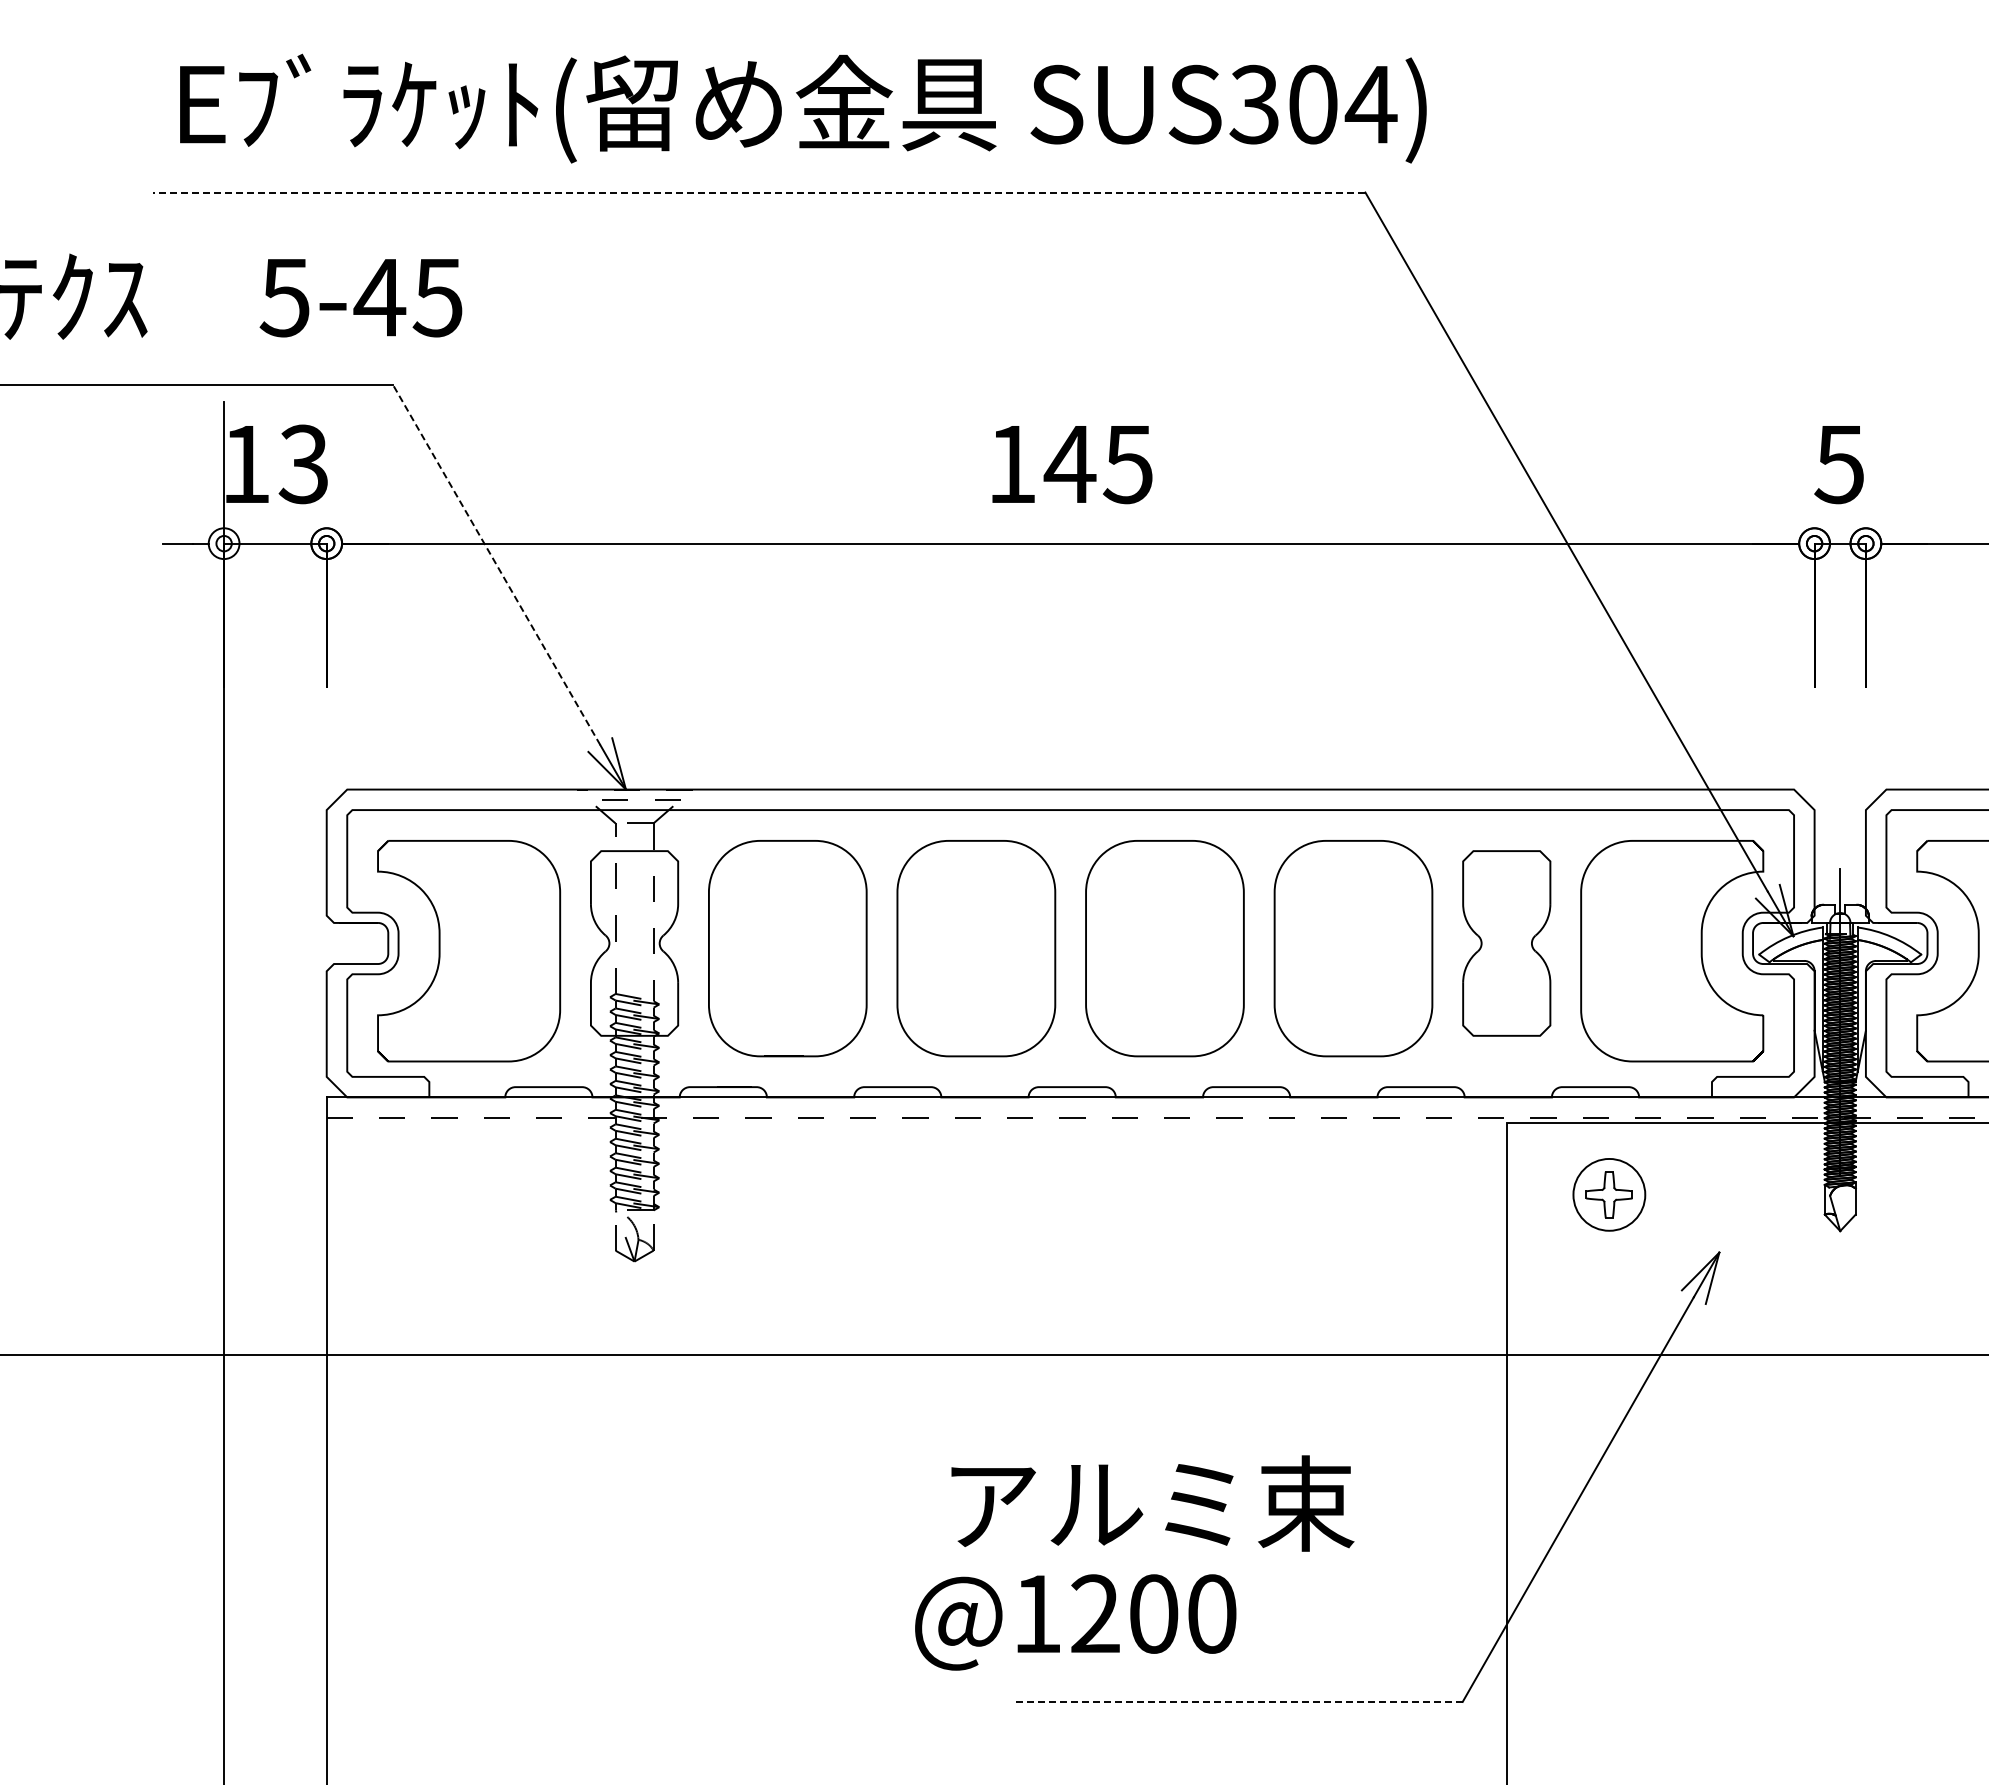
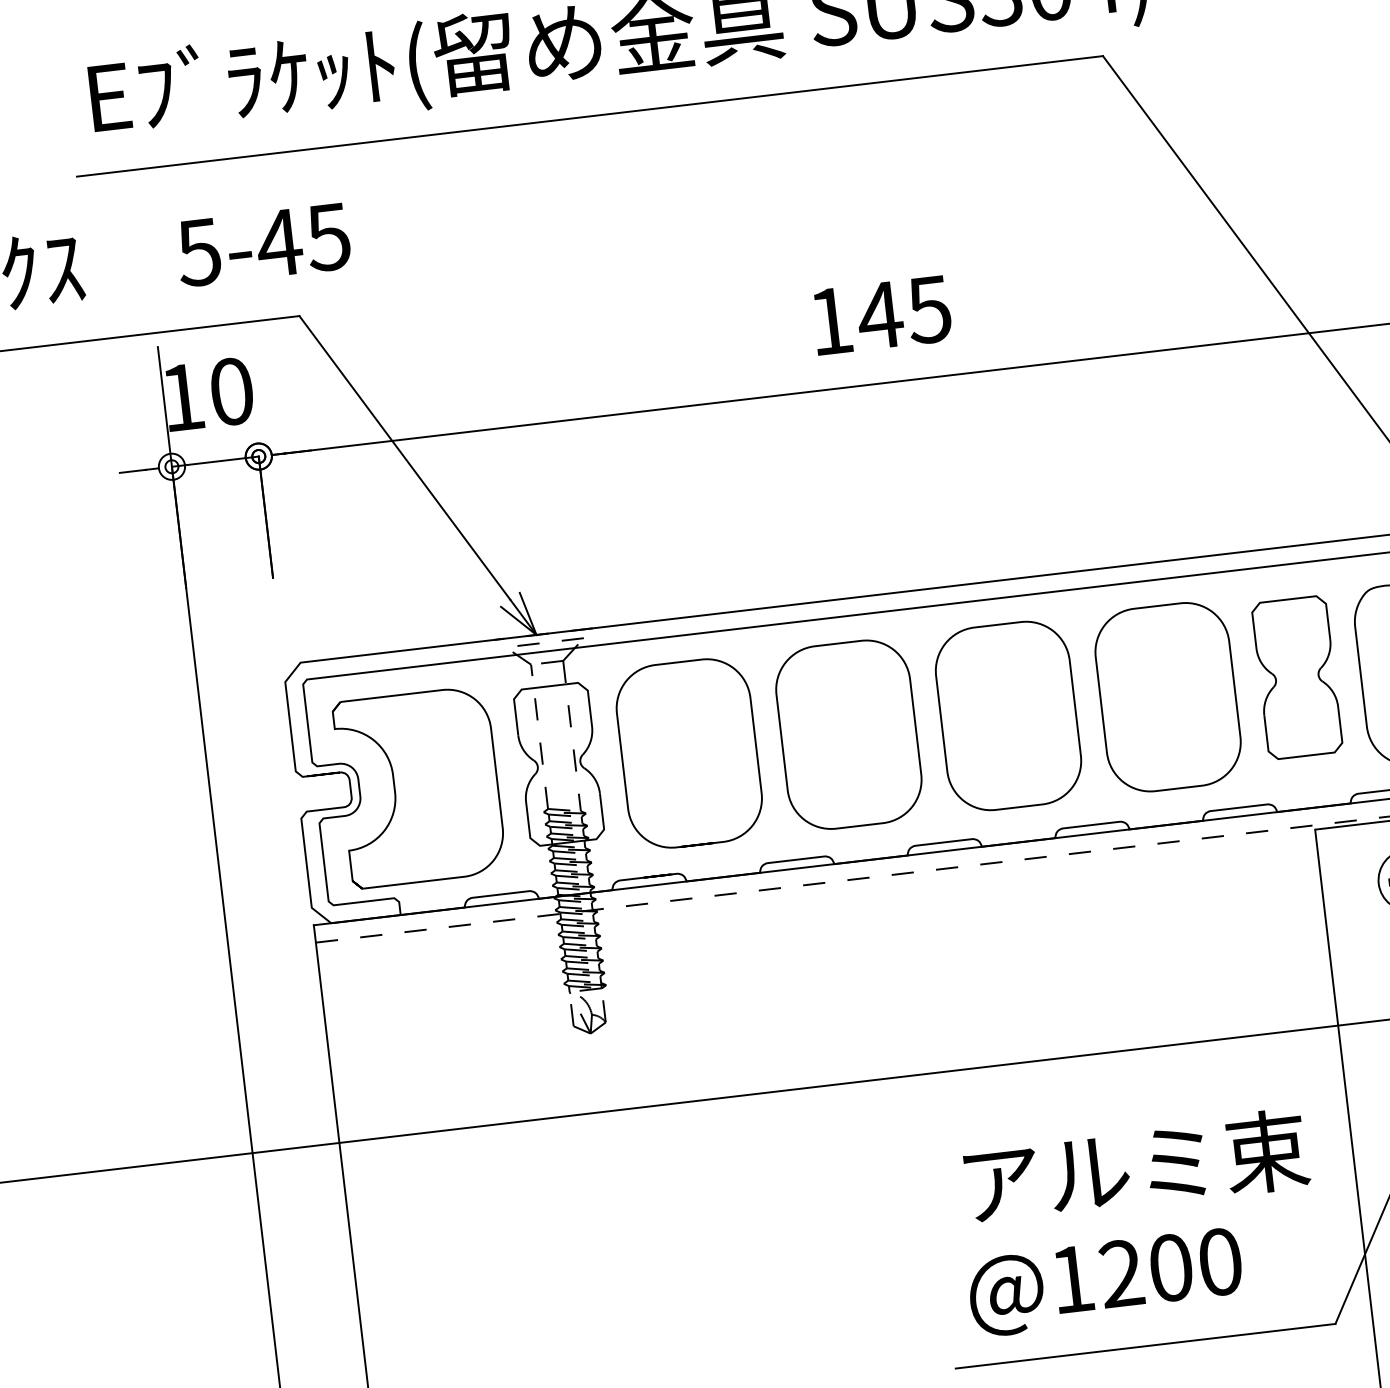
line: (758, 192) -> (589, 116), dashed -> solid
text: (303, 464) -> (231, 391), 13 -> 10
line: (496, 564) -> (404, 457), dashed -> solid
text: (1152, 1503) -> (1136, 1166), moved
text: (1075, 1622) -> (1105, 1282), moved
line: (1237, 1701) -> (1144, 1345), dashed -> solid

